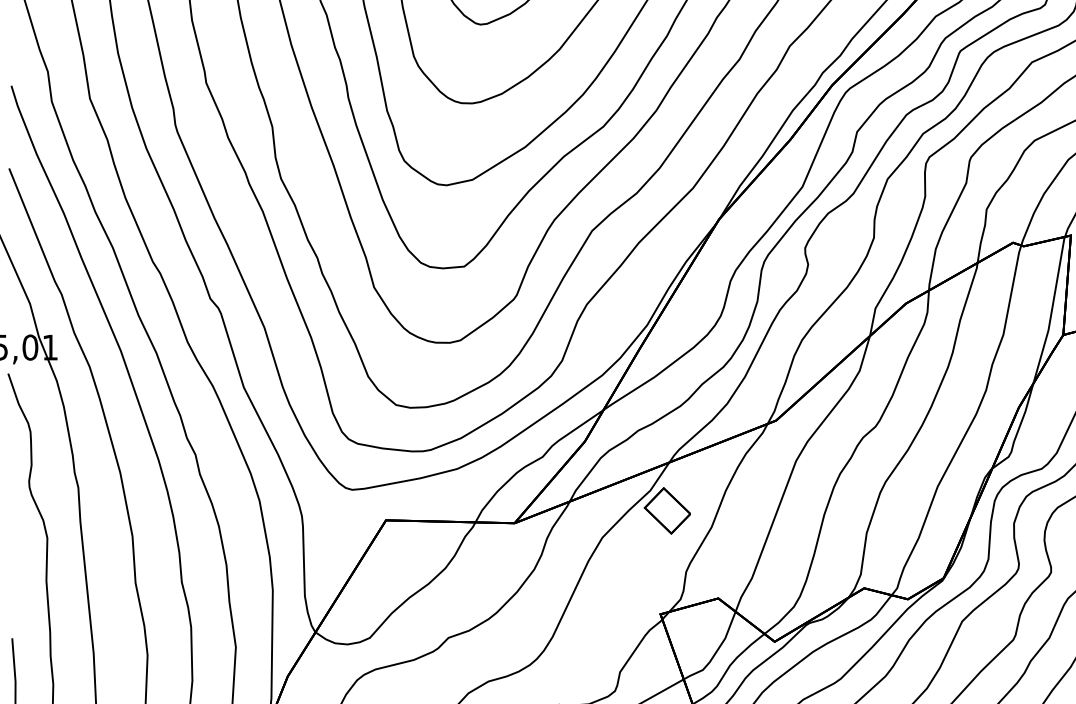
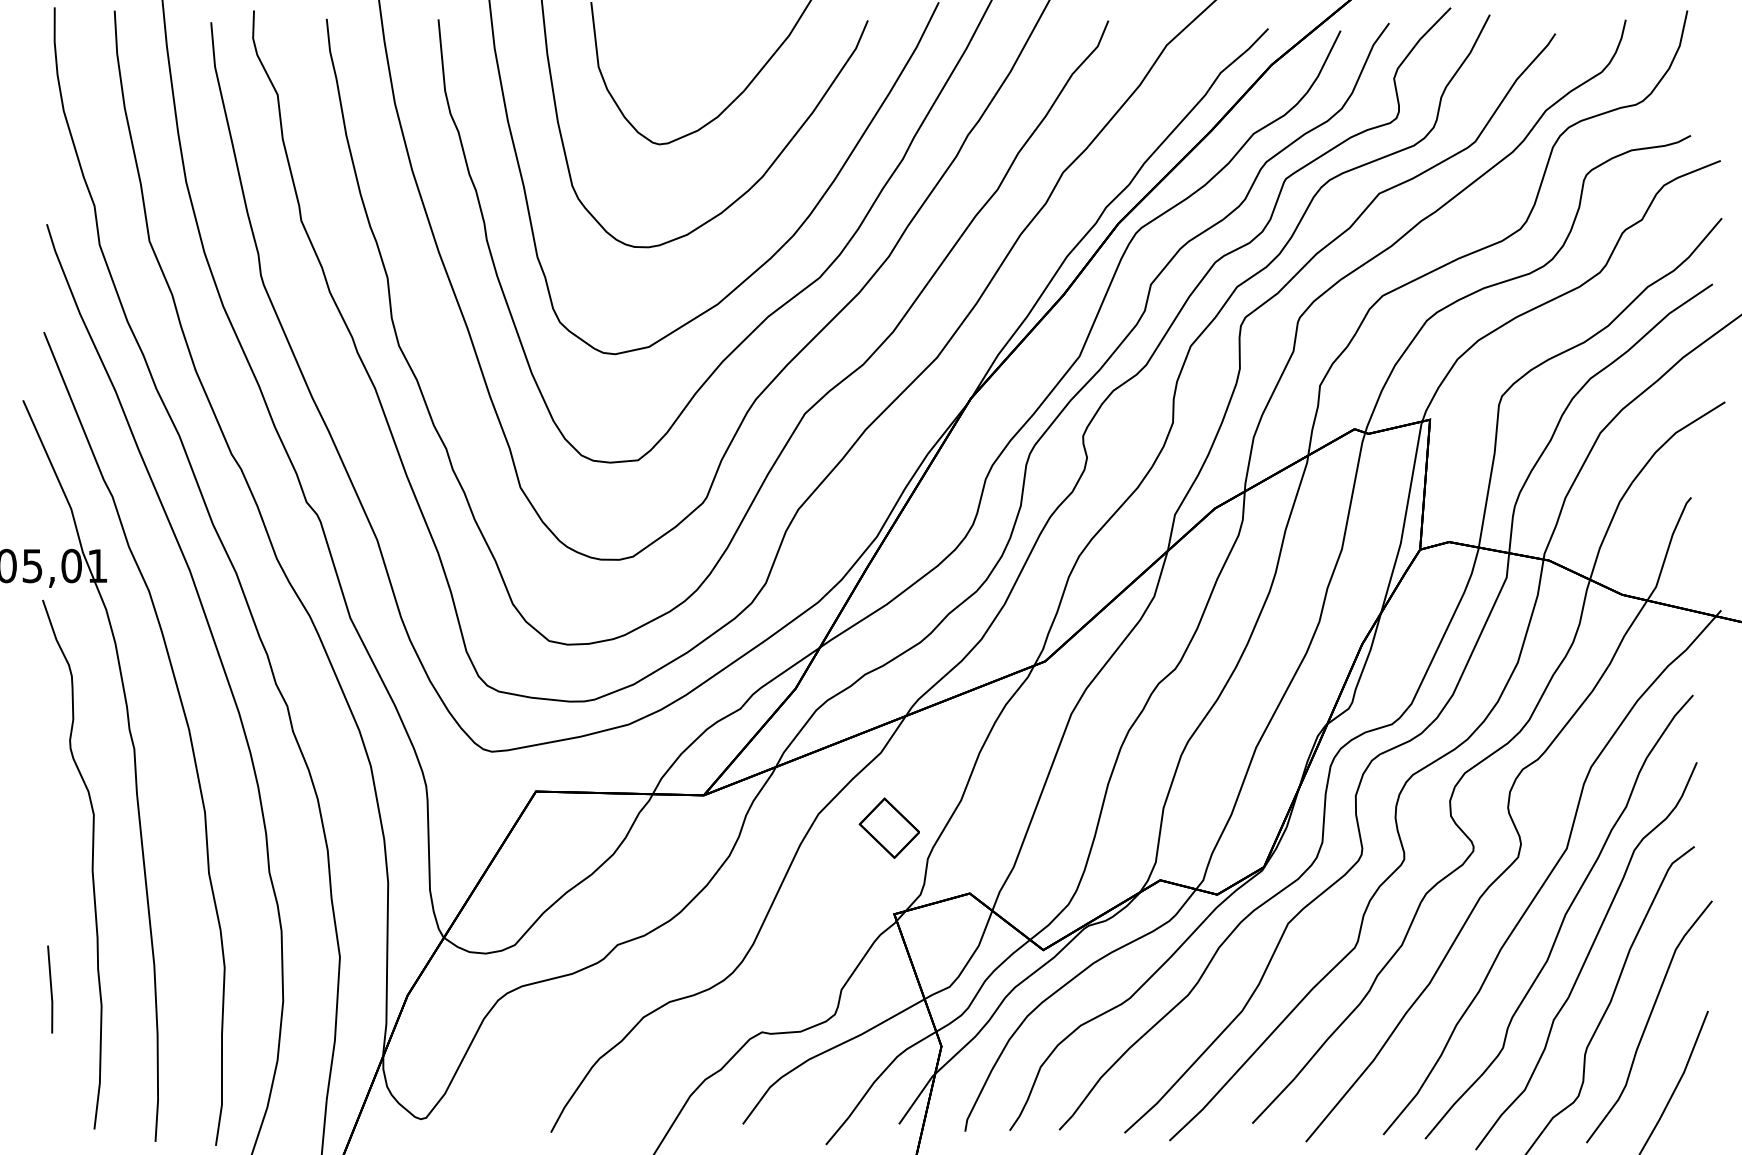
part: (666, 510) -> (888, 827), moved

